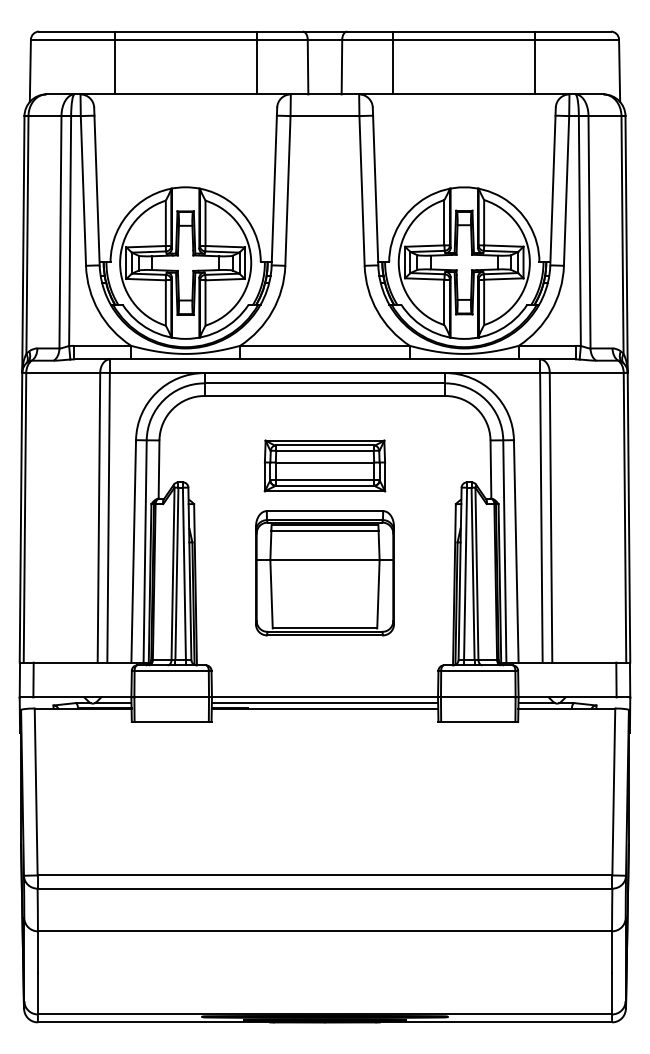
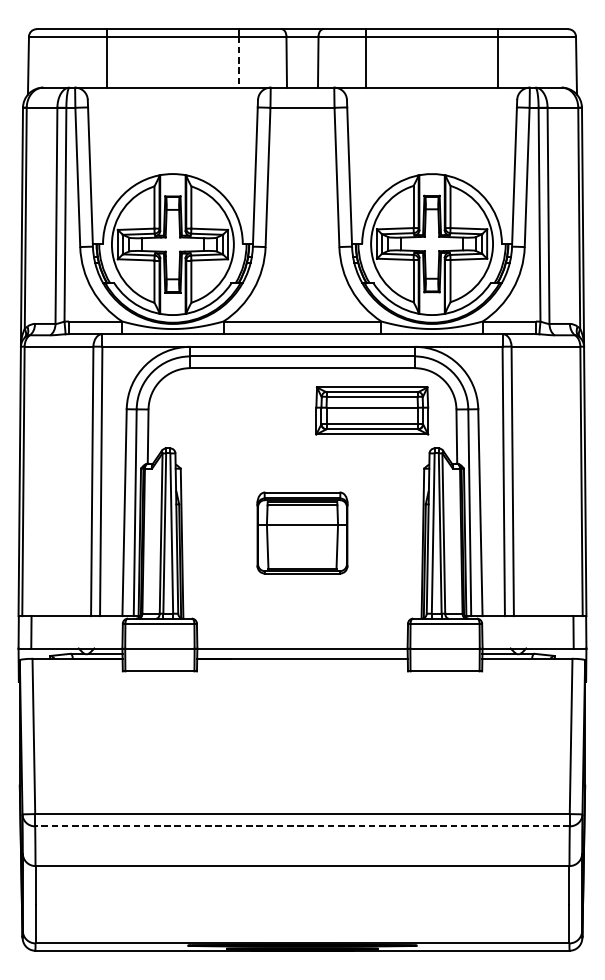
line: (256, 67) -> (238, 62), solid -> dashed
part: (324, 465) -> (371, 410), moved
part: (324, 573) -> (302, 533), size x0.7
line: (324, 703) -> (302, 654), removed
line: (324, 888) -> (302, 826), solid -> dashed

